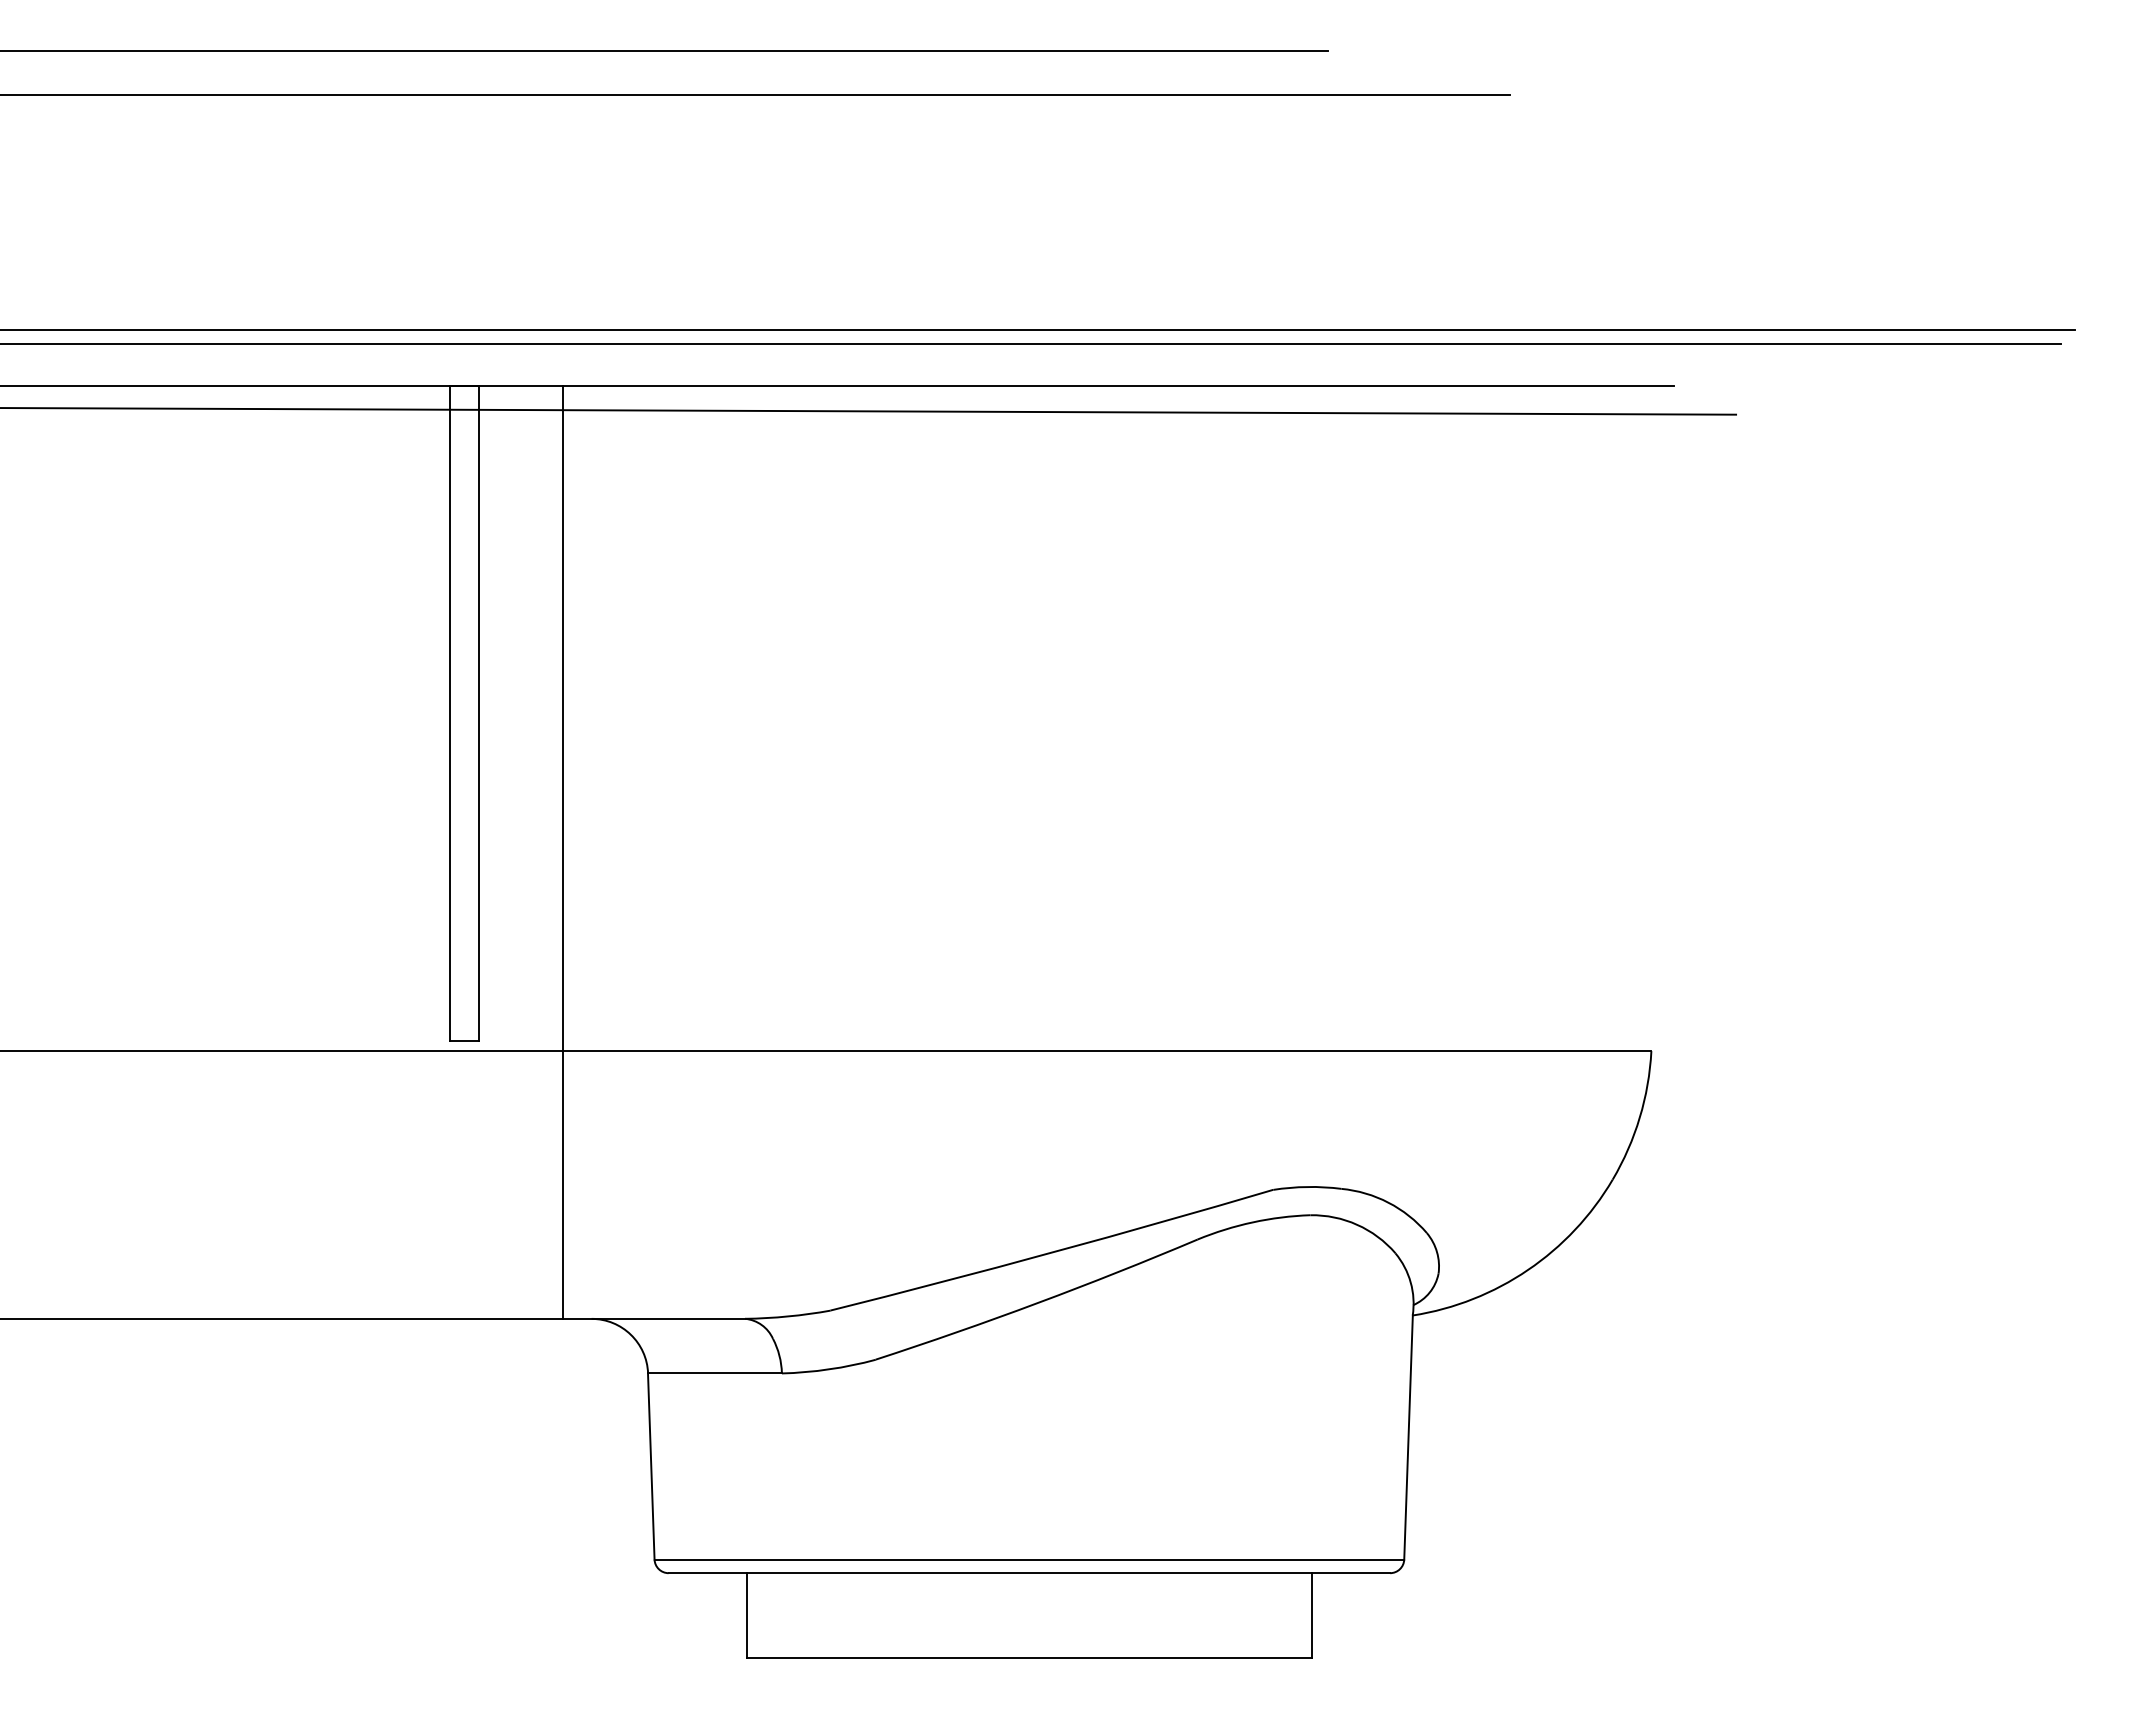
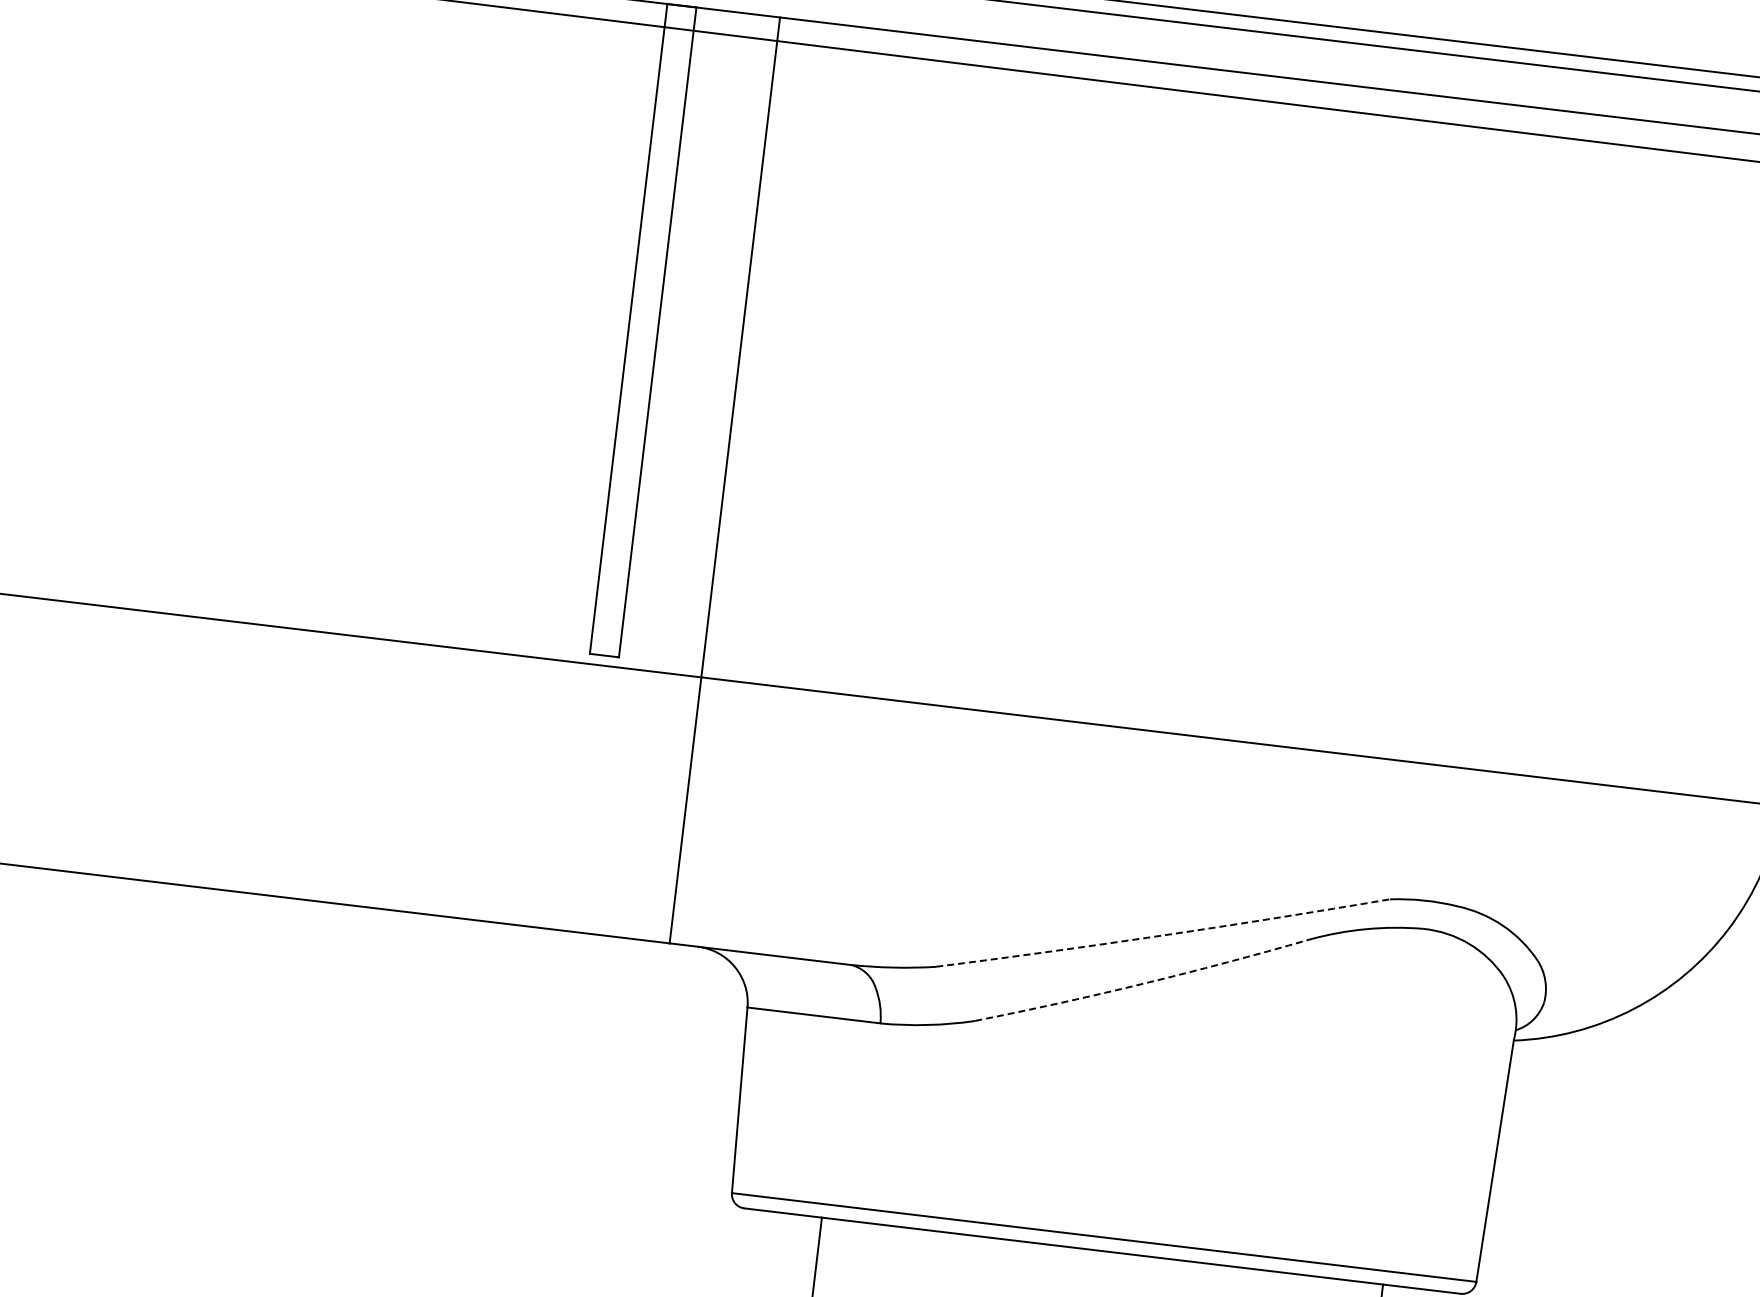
arc: (1052, 1252) -> (1163, 935), solid -> dashed
arc: (1038, 1302) -> (1143, 983), solid -> dashed

